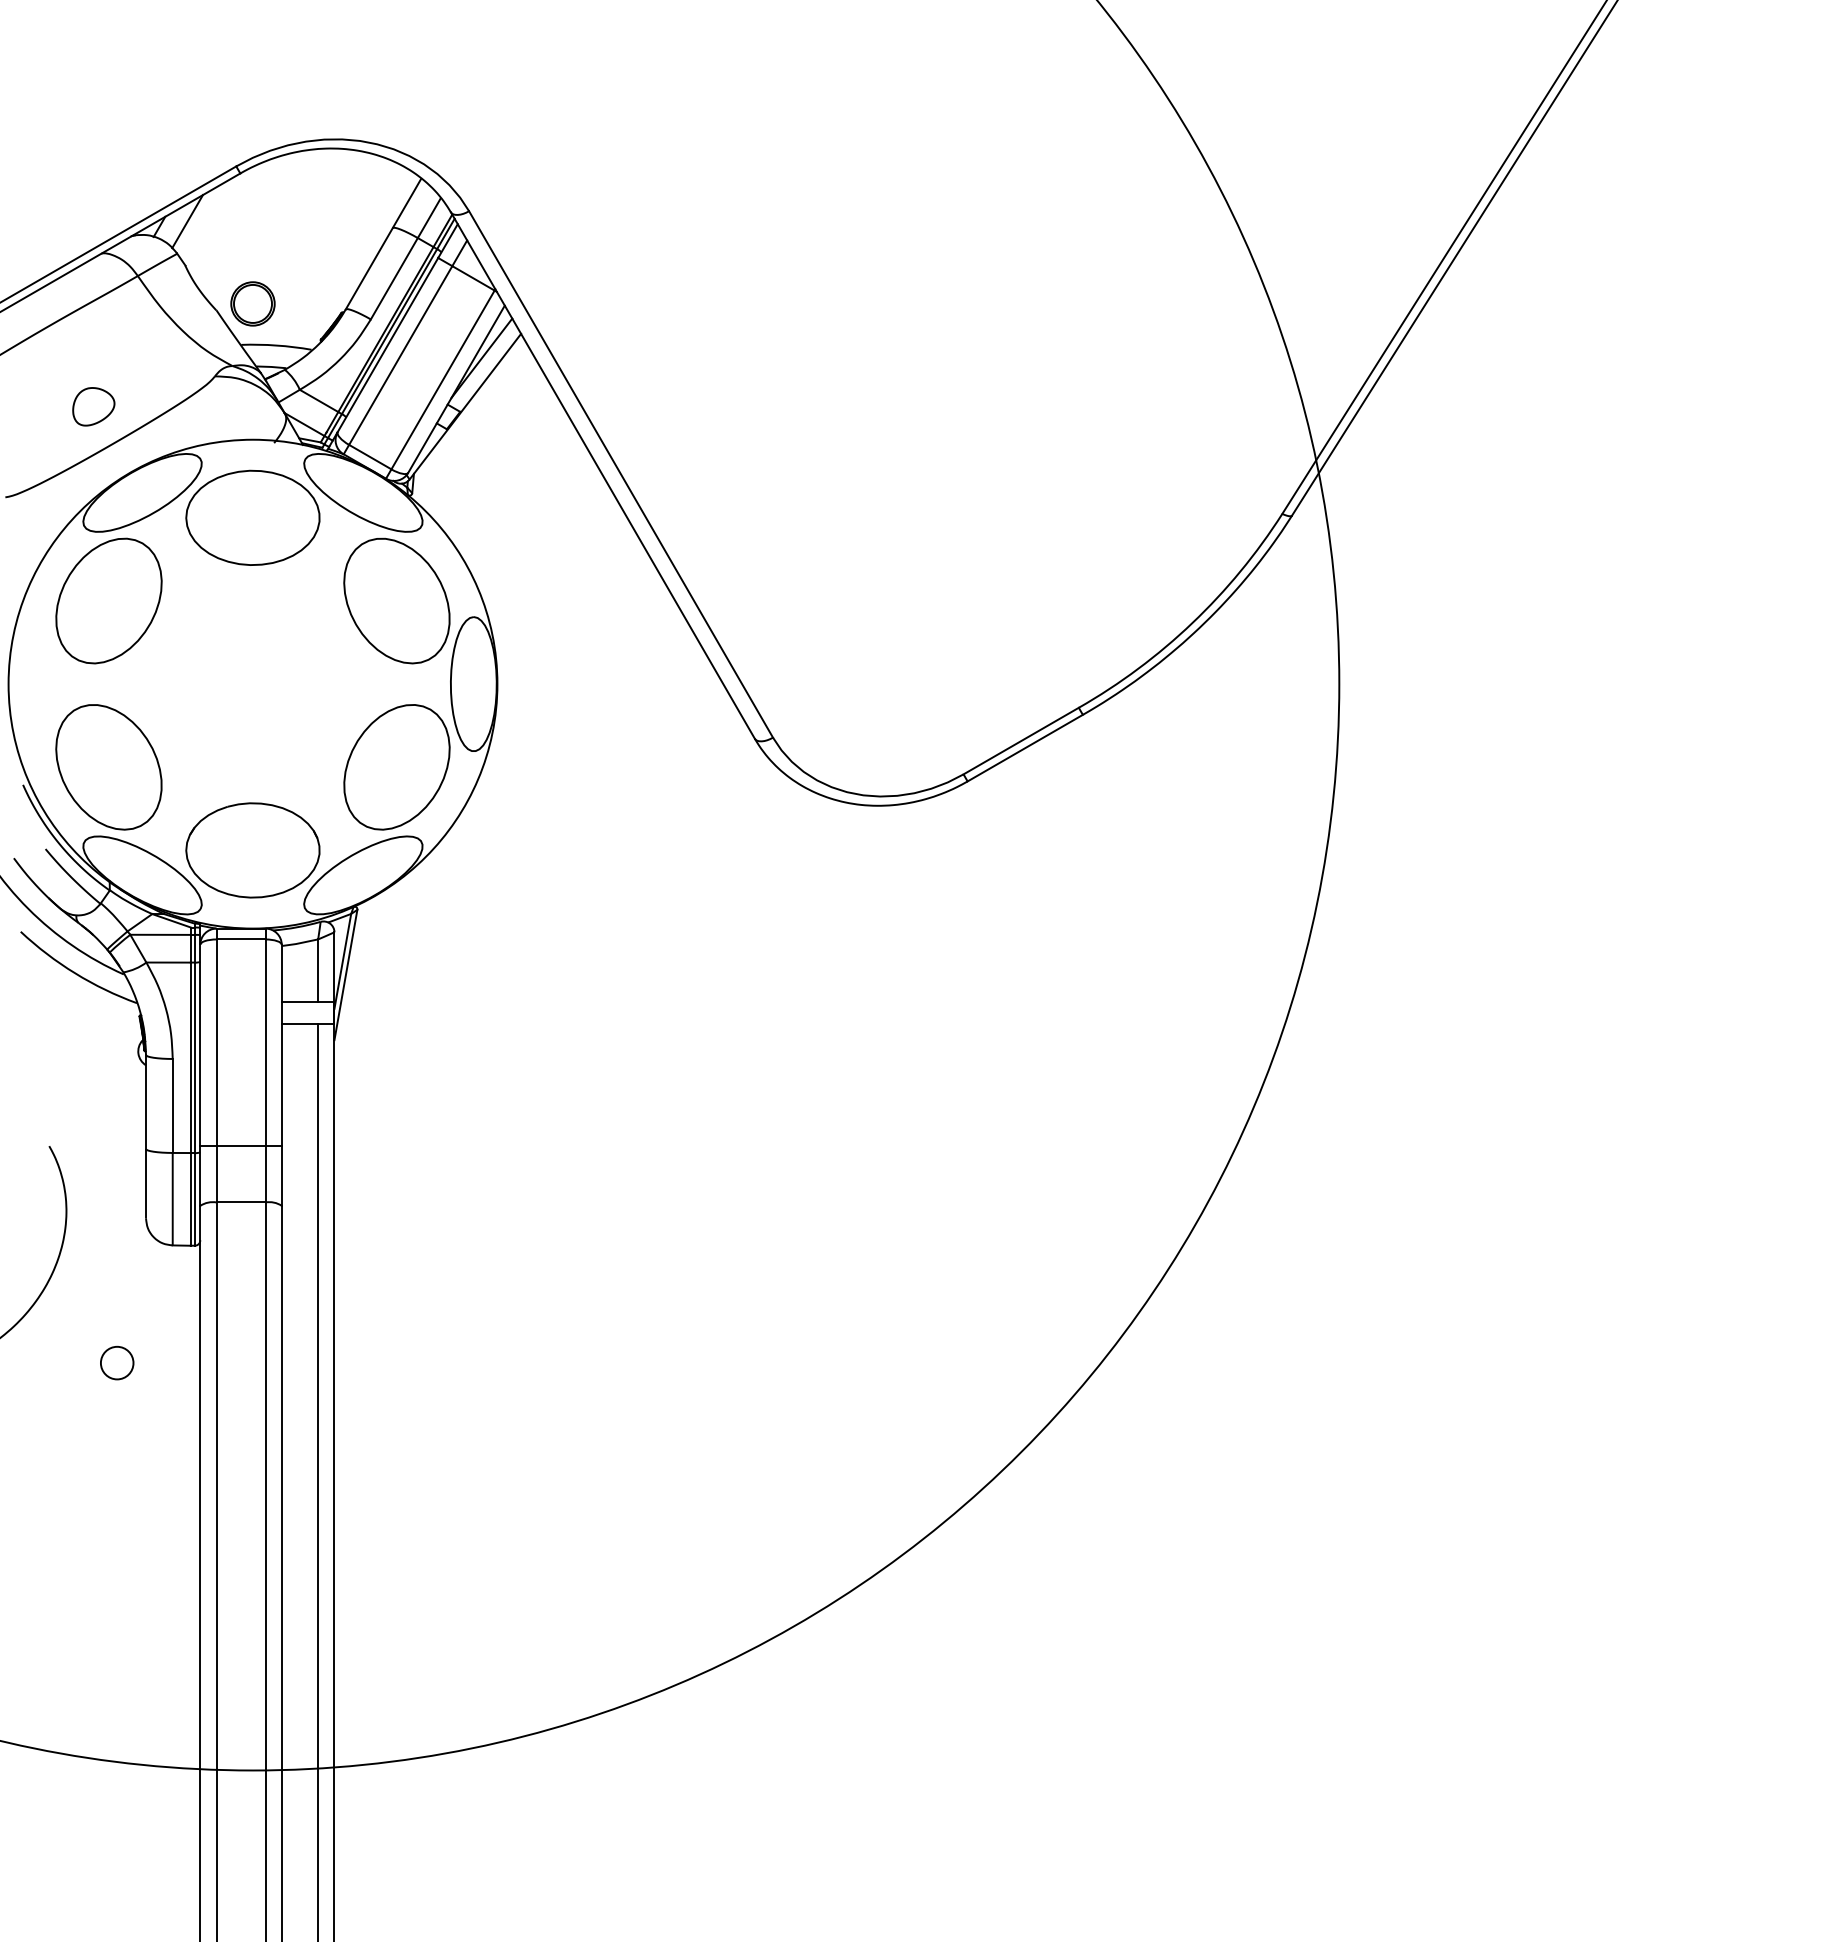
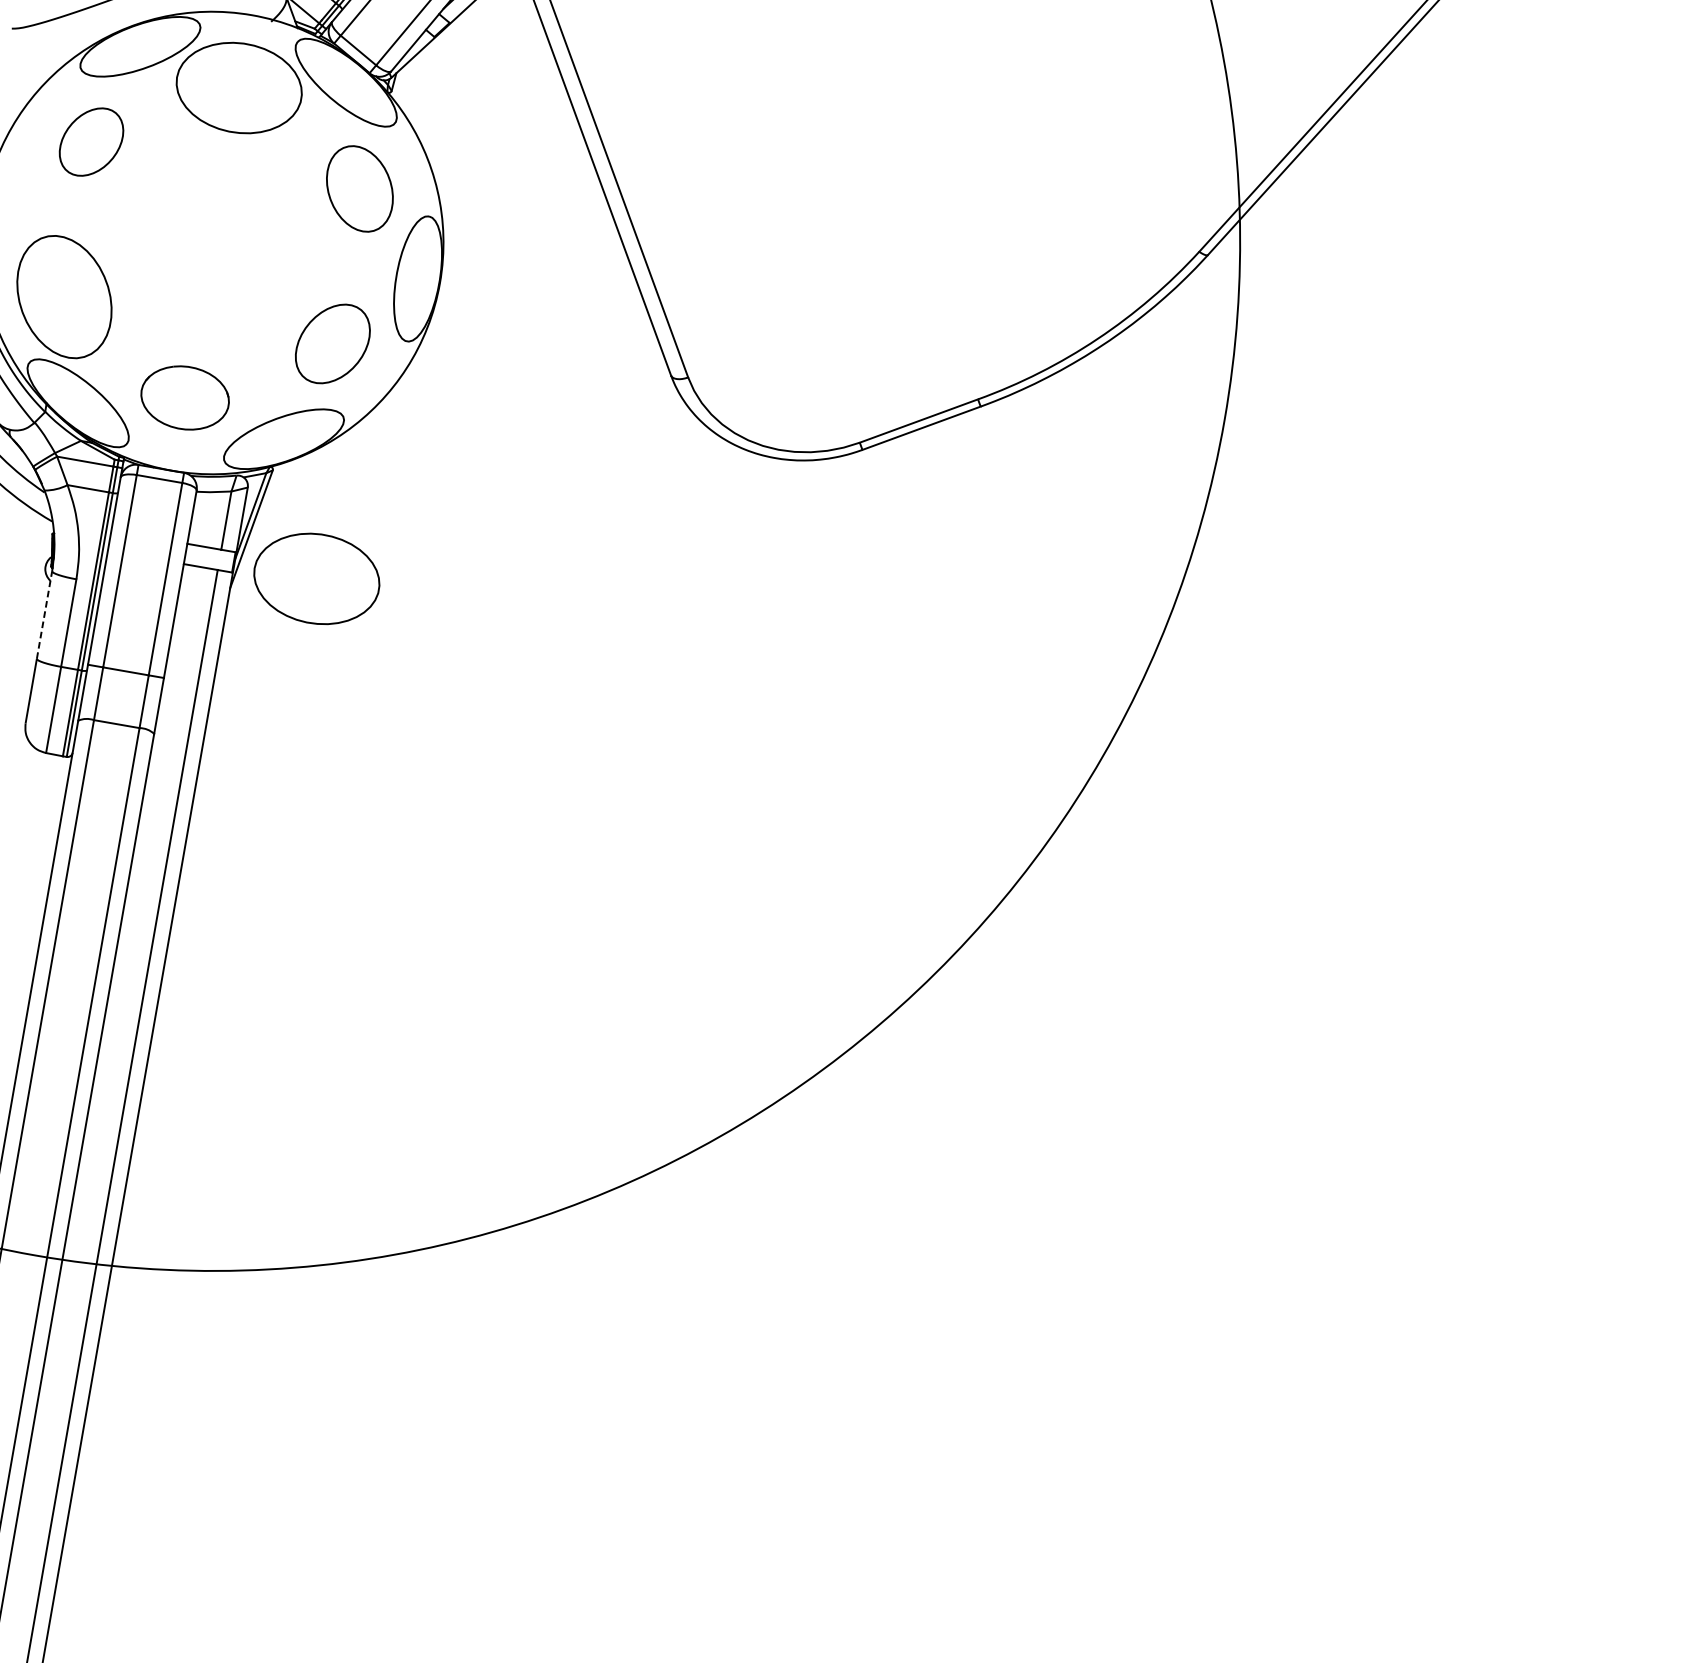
part: (108, 600) -> (91, 141), size x0.6
part: (396, 600) -> (359, 188), size x0.7
part: (396, 767) -> (332, 344), size x0.7
part: (252, 850) -> (184, 397), size x0.7
part: (422, 1014) -> (316, 578), added
line: (146, 1102) -> (44, 615), solid -> dashed

